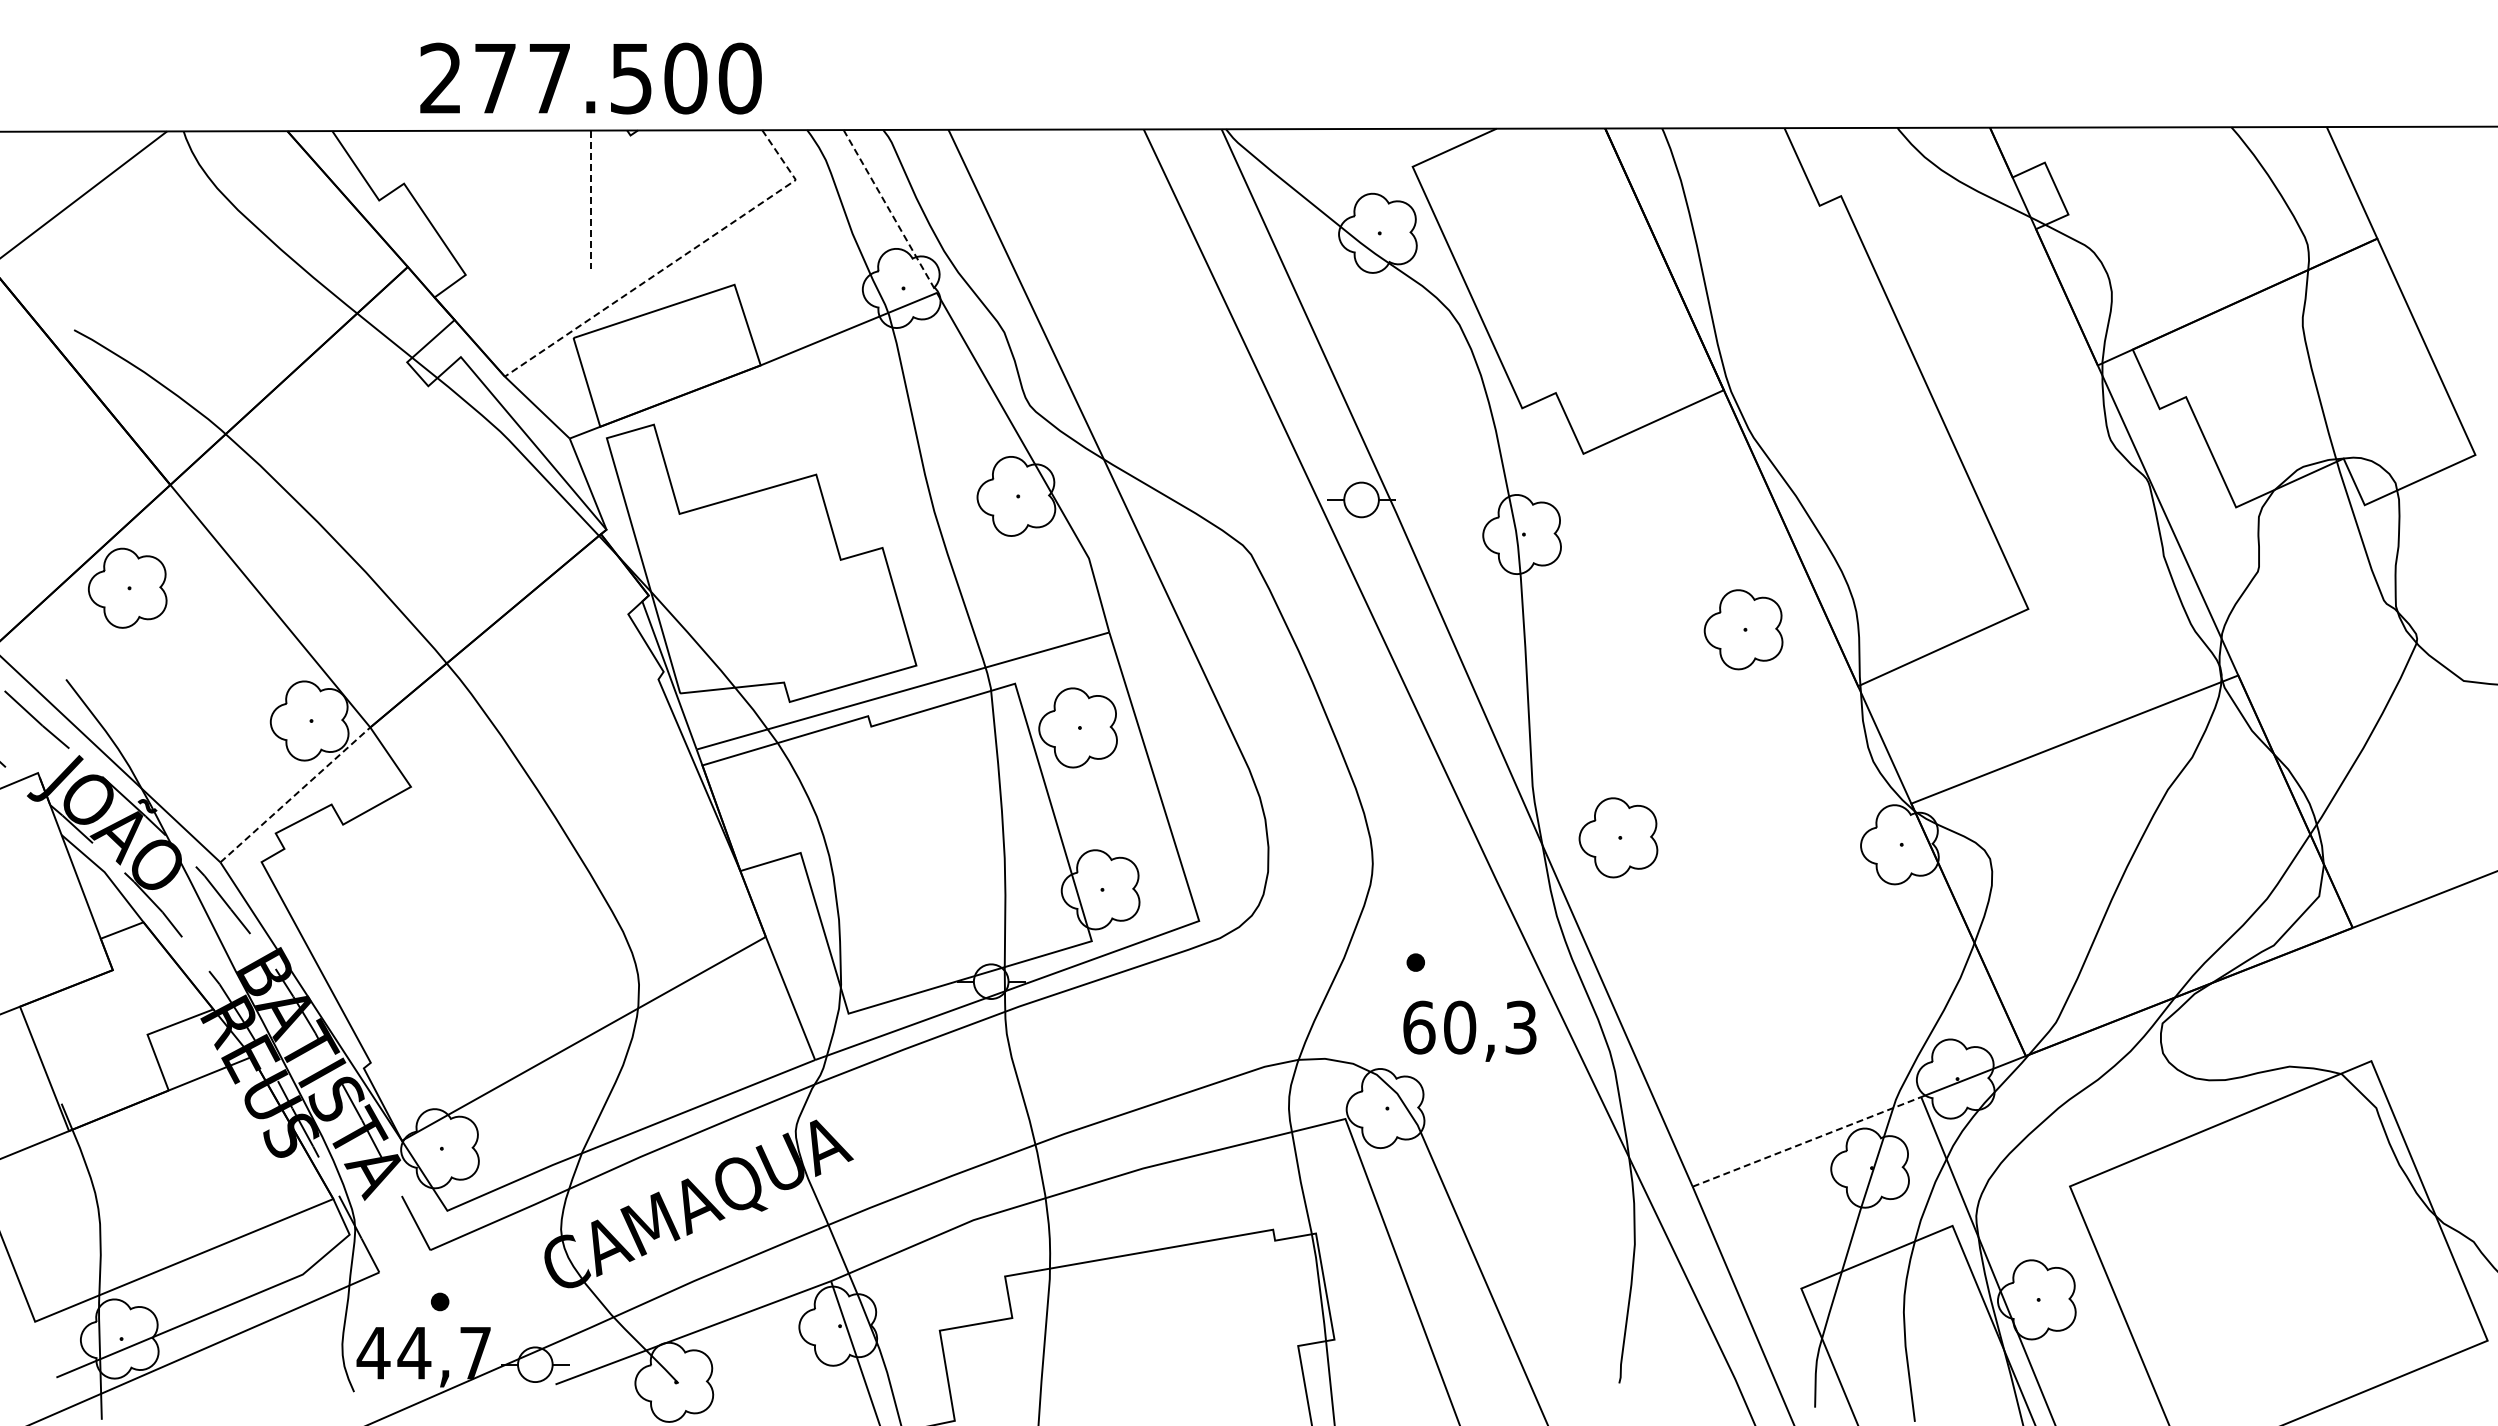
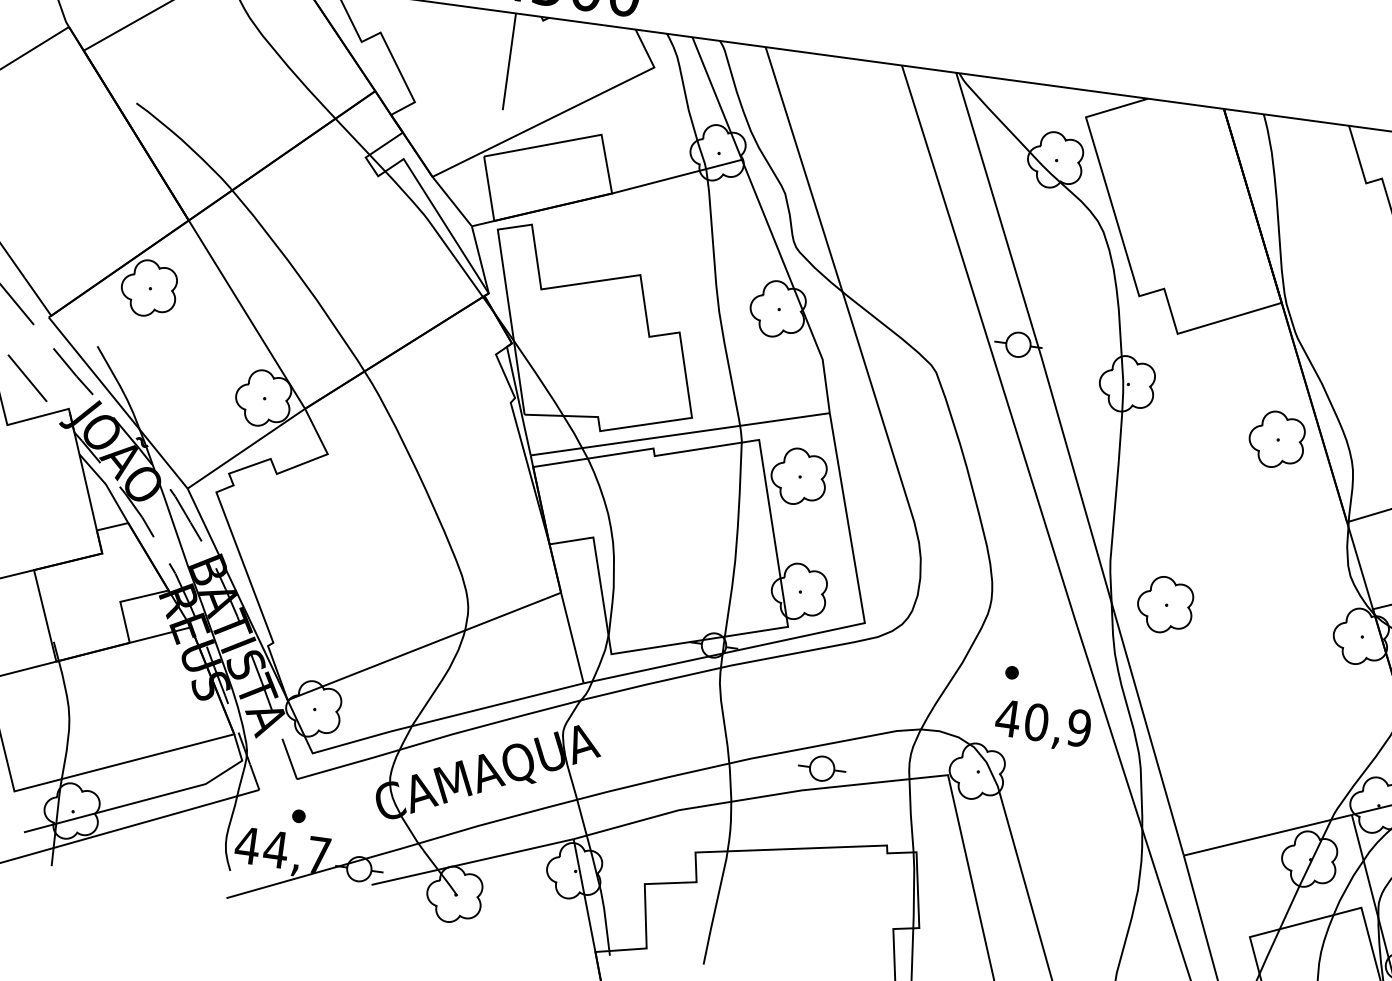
line: (590, 200) -> (509, 62), dashed -> solid
line: (890, 211) -> (717, 98), dashed -> solid
line: (676, 261) -> (563, 112), dashed -> solid
part: (1743, 629) -> (1276, 439), moved
line: (295, 794) -> (246, 448), dashed -> solid
text: (1469, 1027) -> (1043, 723), 60,3 -> 40,9
part: (1166, 1134) -> (821, 768), added
line: (1806, 1141) -> (1267, 834), dashed -> solid

